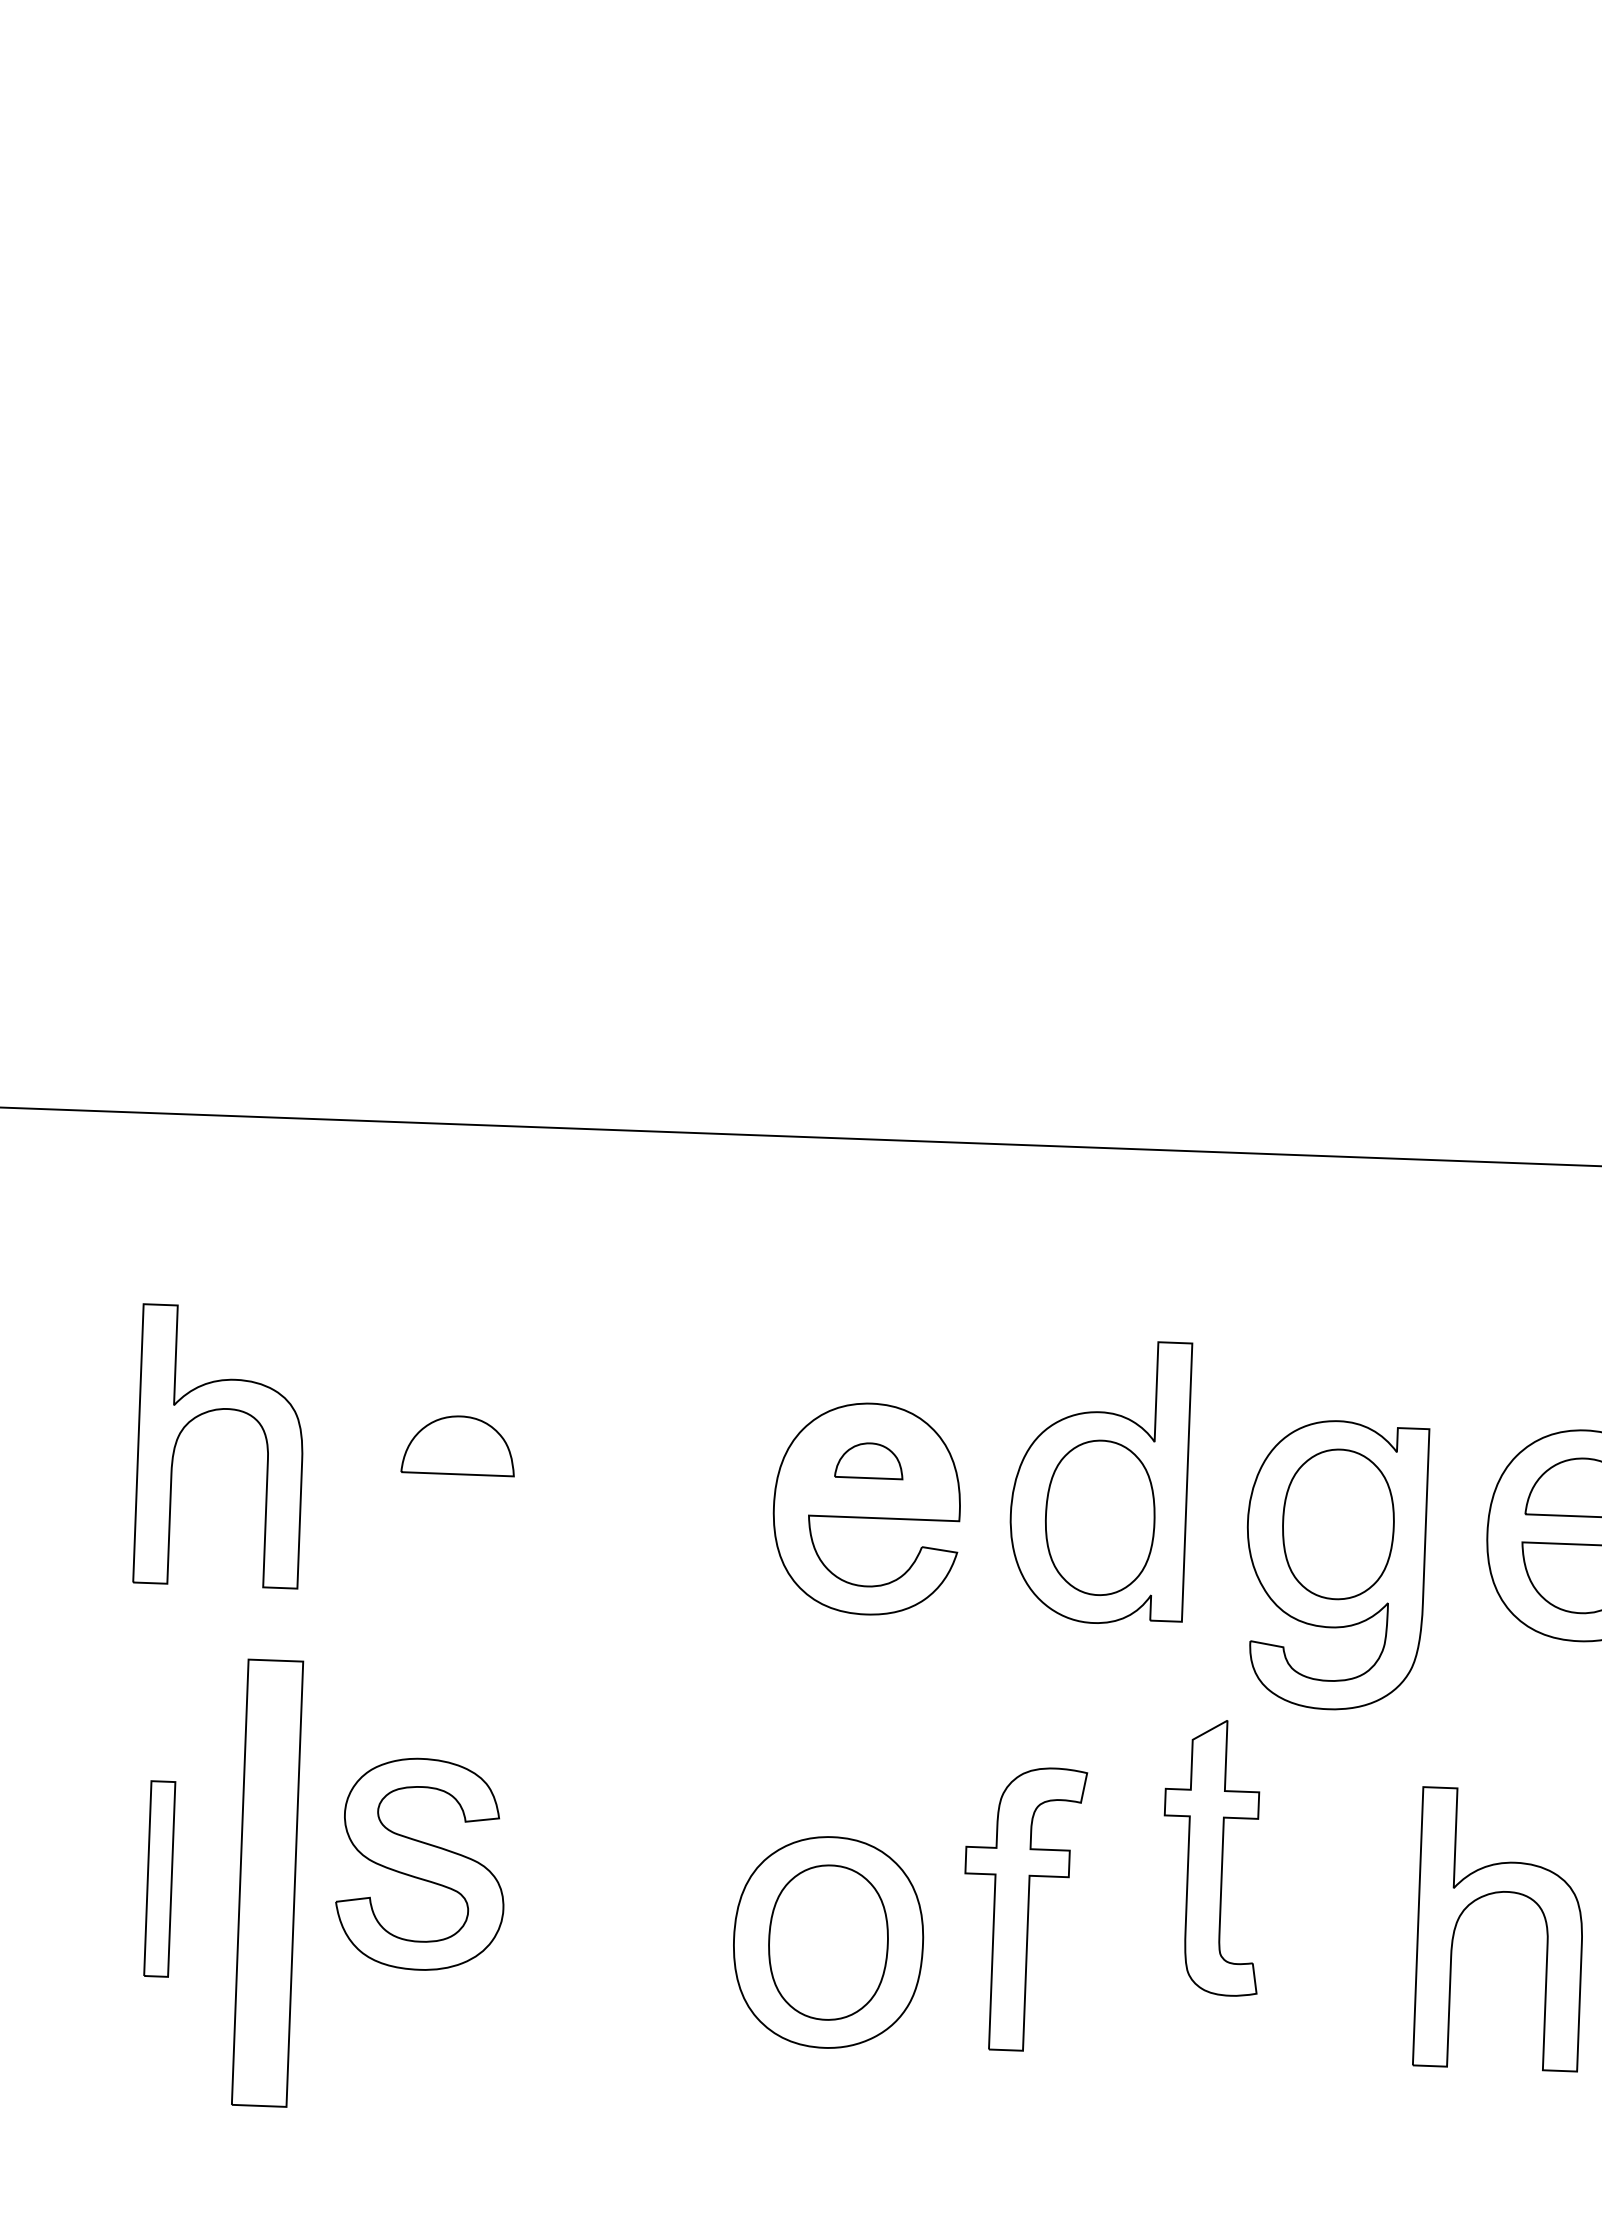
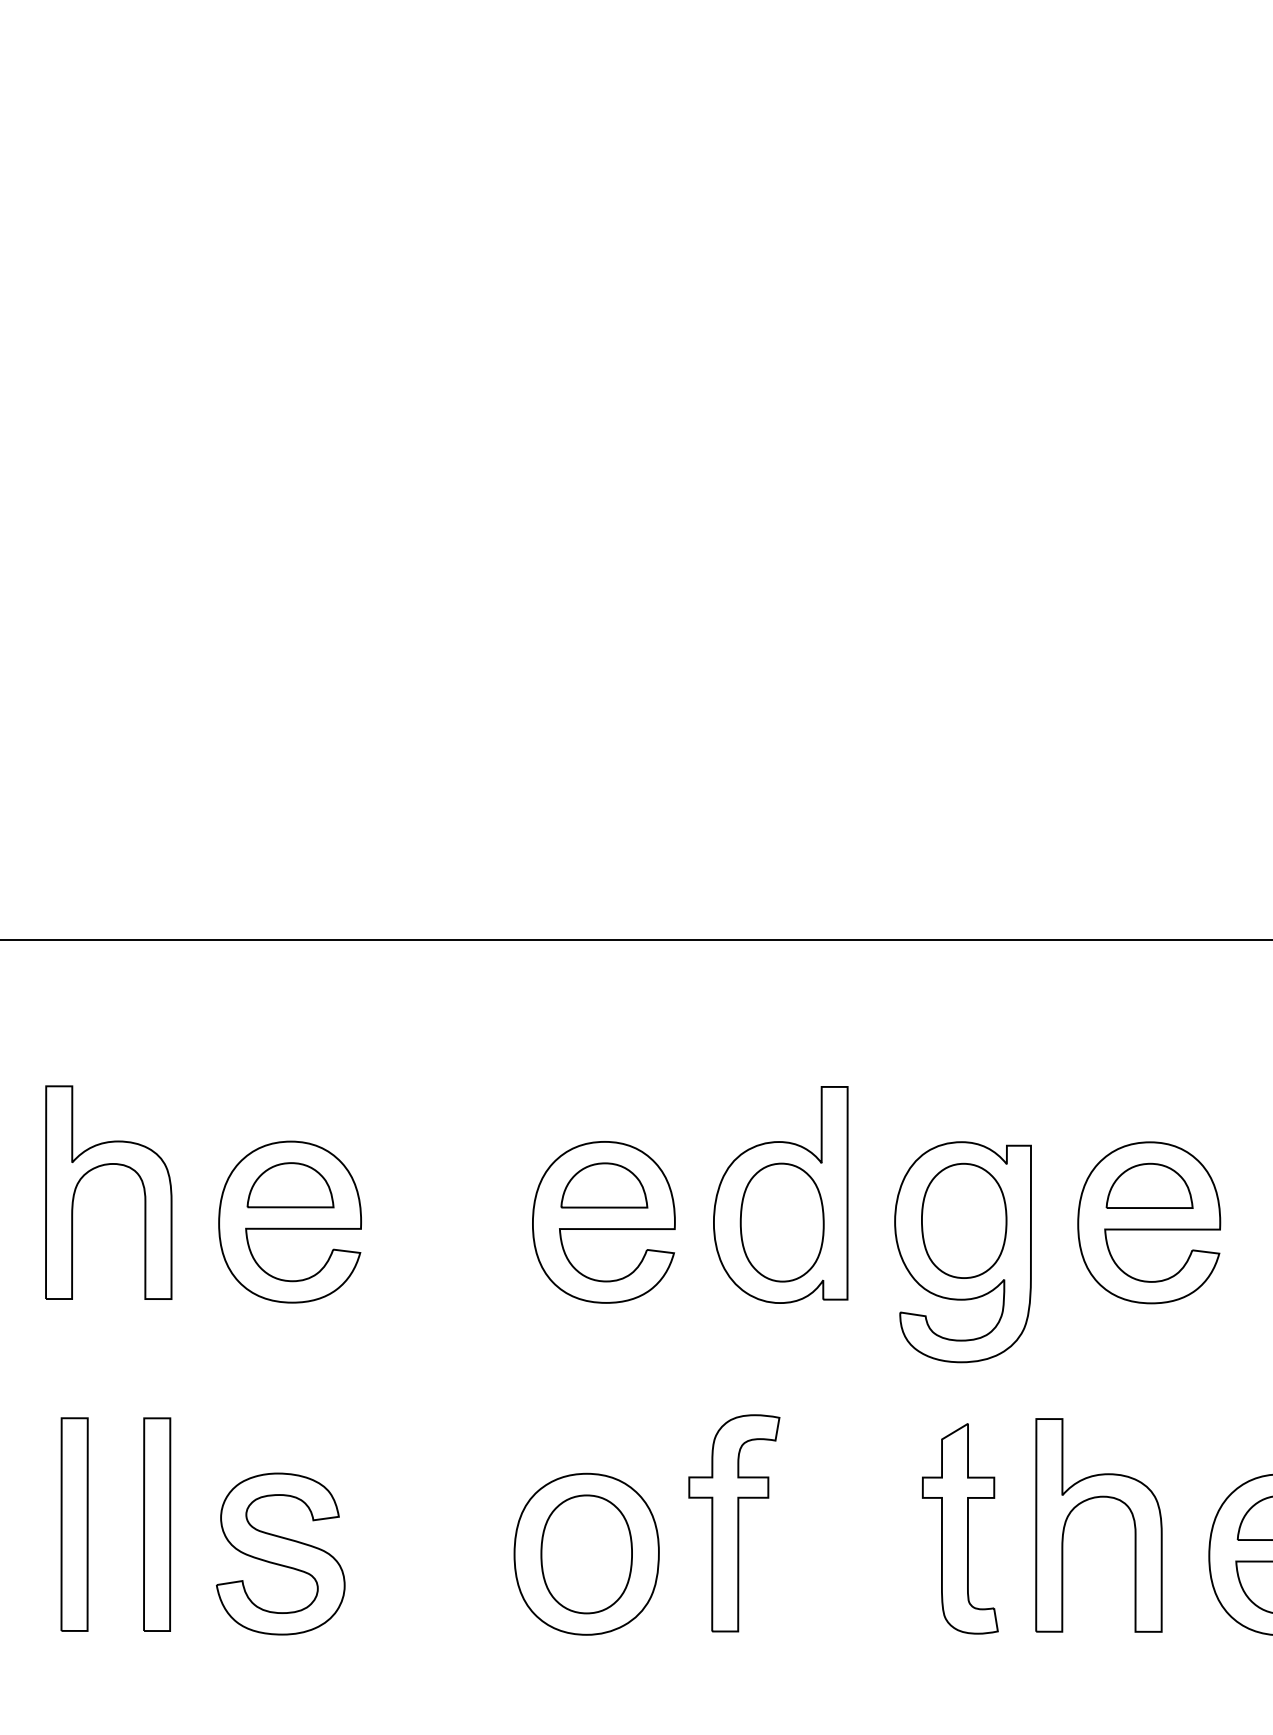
part: (869, 1460) -> (604, 1185), size x1.67
part: (455, 1492) -> (289, 1221), added
part: (1211, 1857) -> (959, 1528), moved
part: (420, 1863) -> (280, 1553), moved
part: (159, 1878) -> (74, 1524), size x1.43
part: (268, 1882) -> (157, 1524), size x0.62

